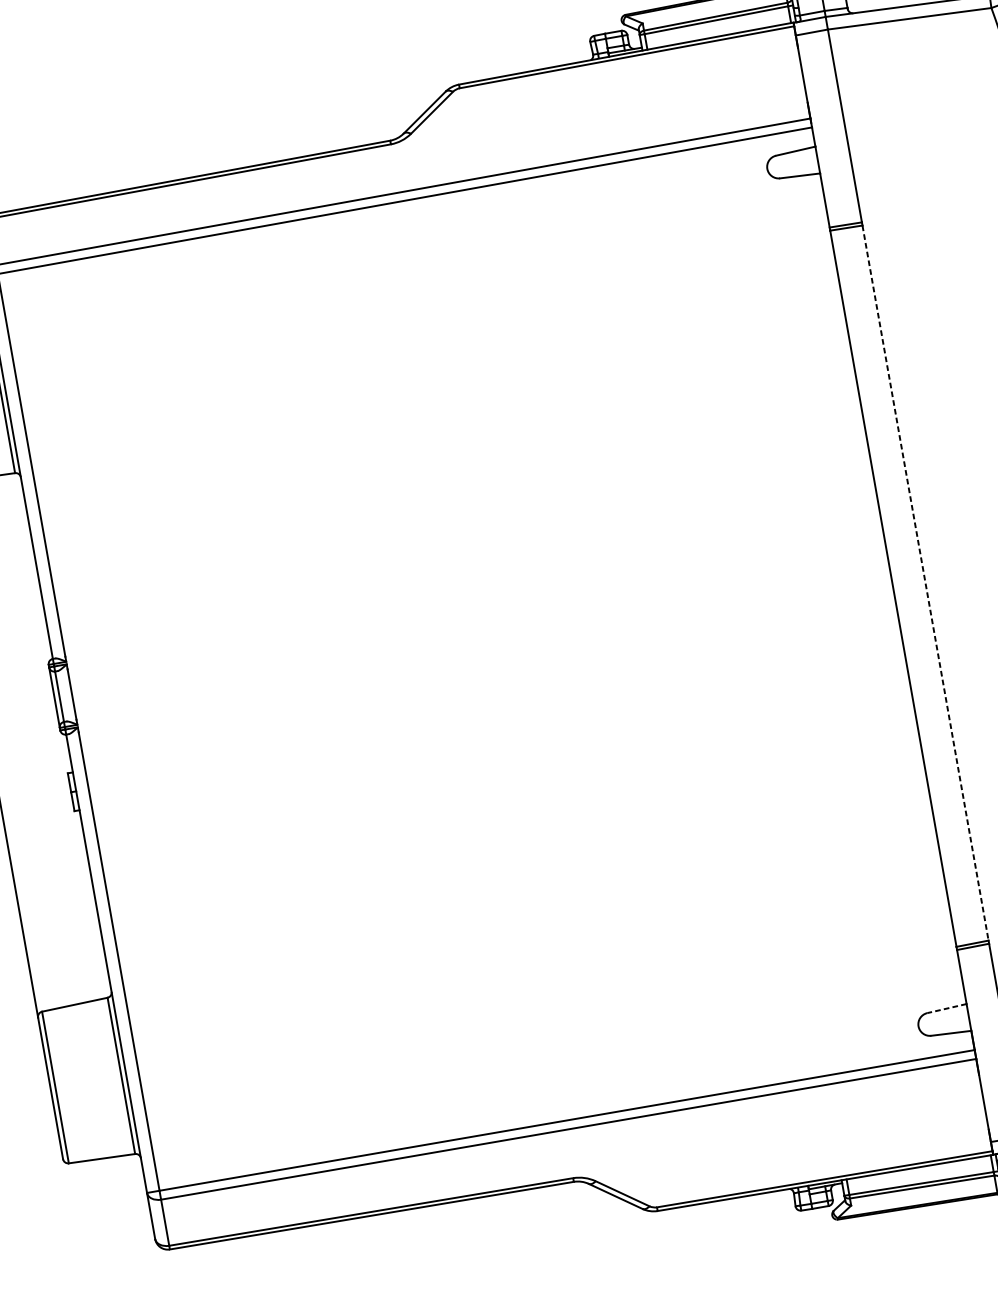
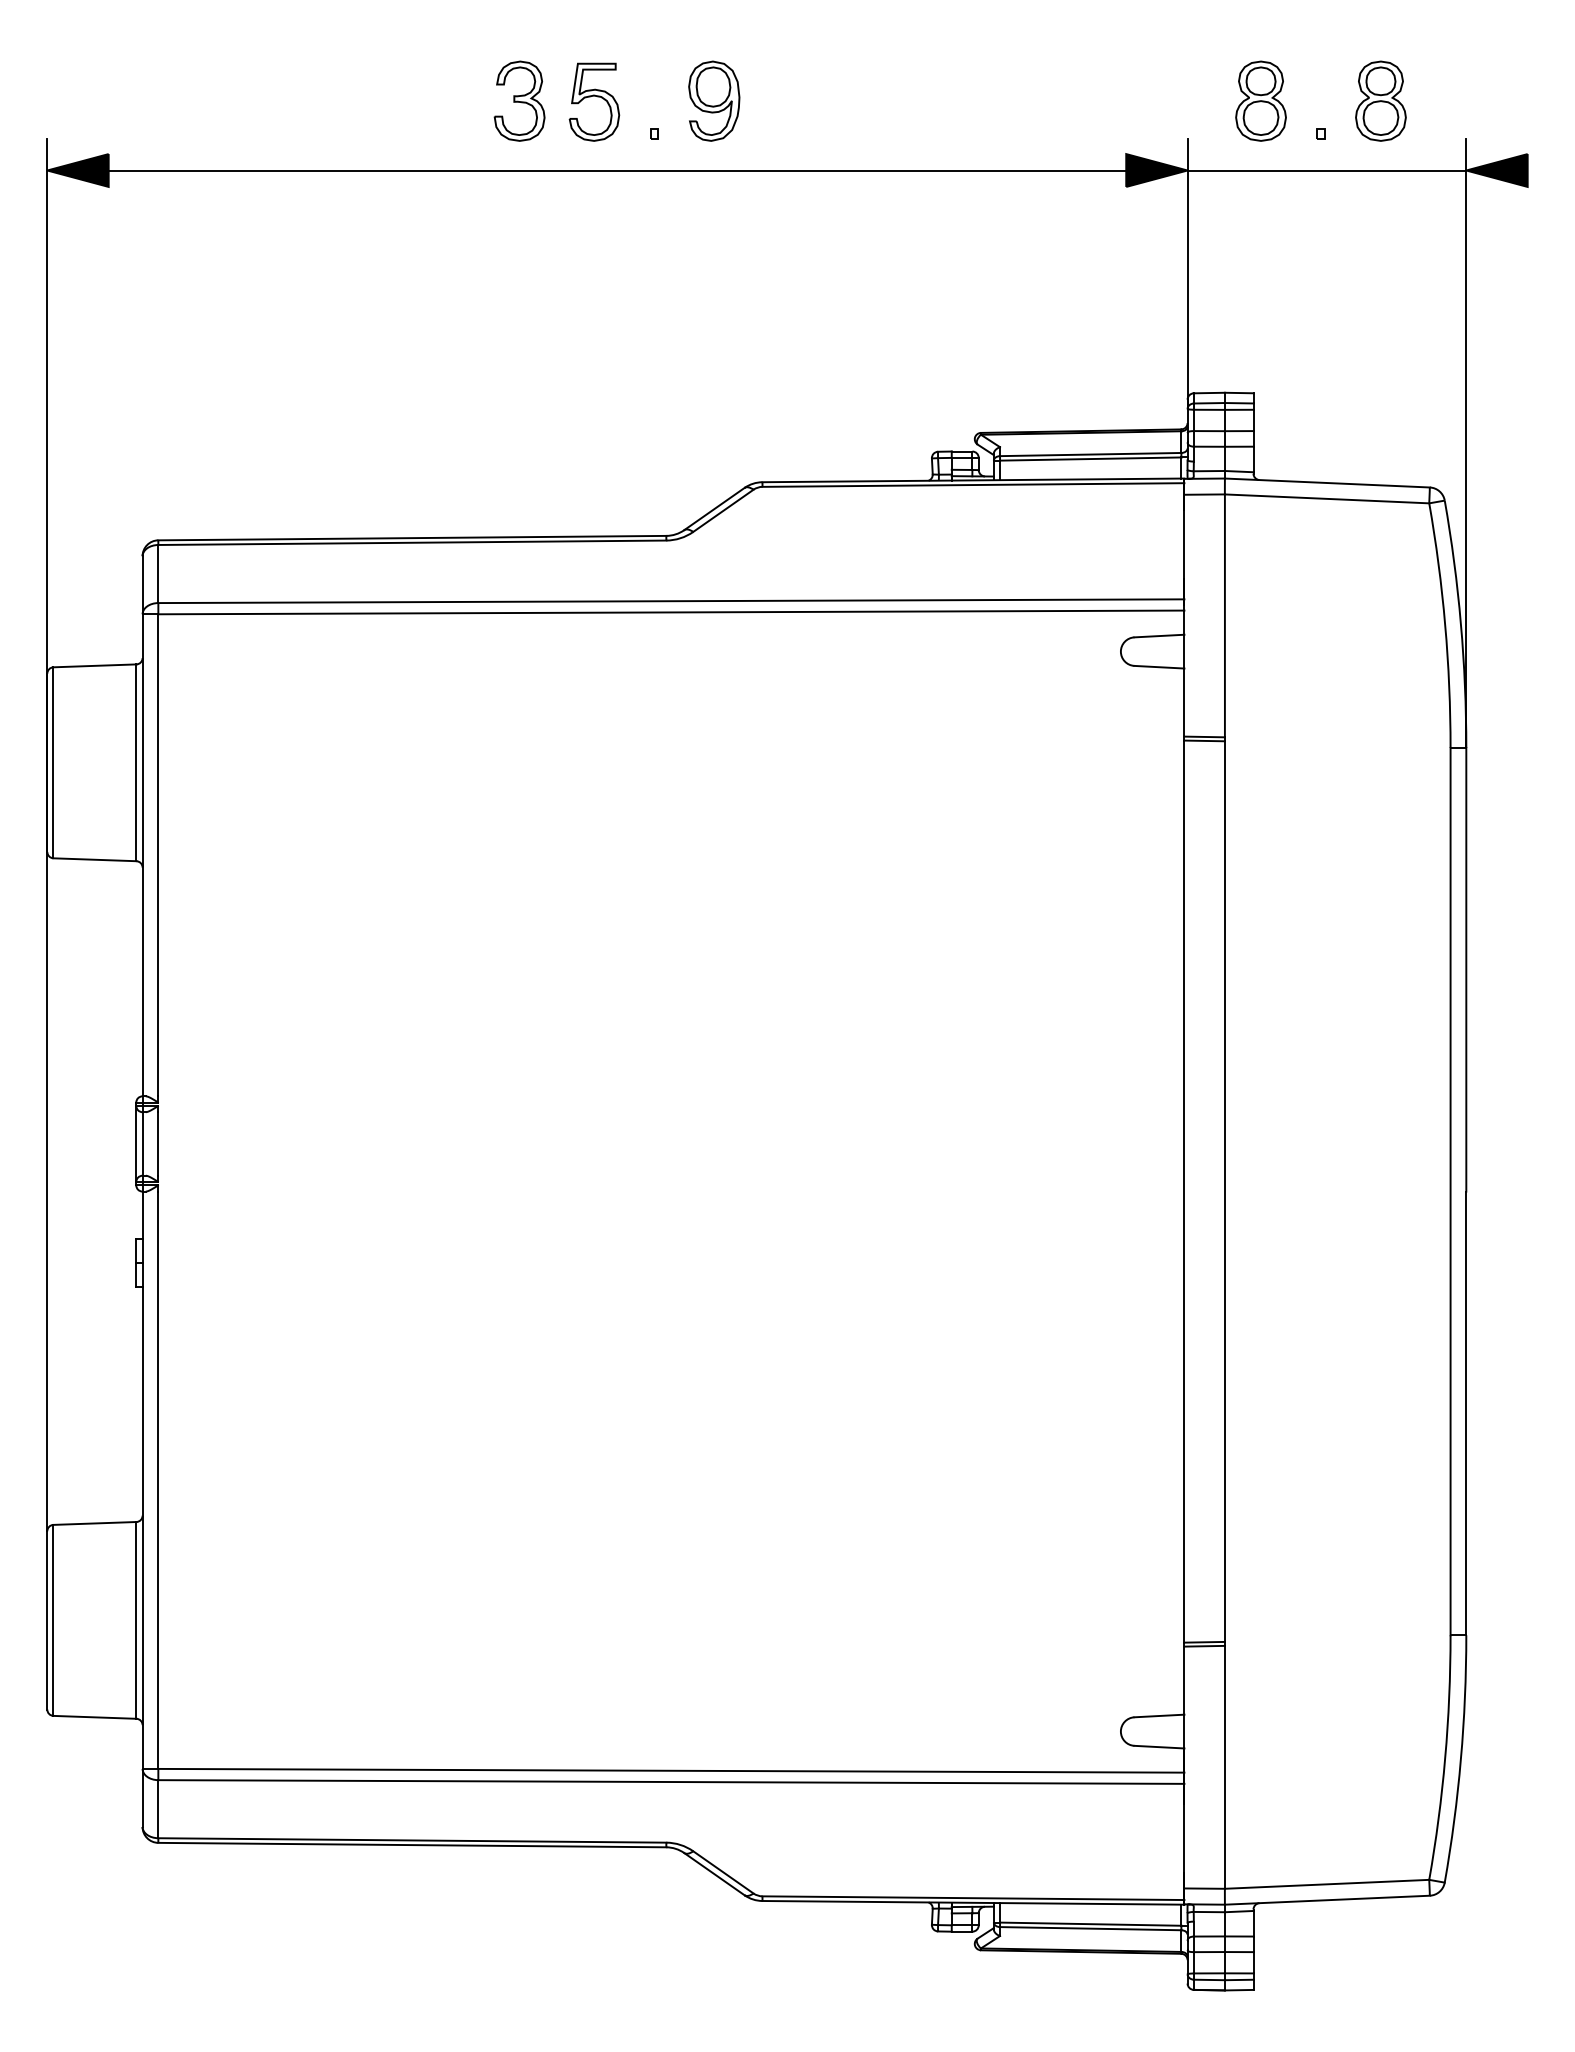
line: (925, 583) -> (1224, 1192), dashed -> solid
line: (946, 1009) -> (1158, 1716), dashed -> solid

